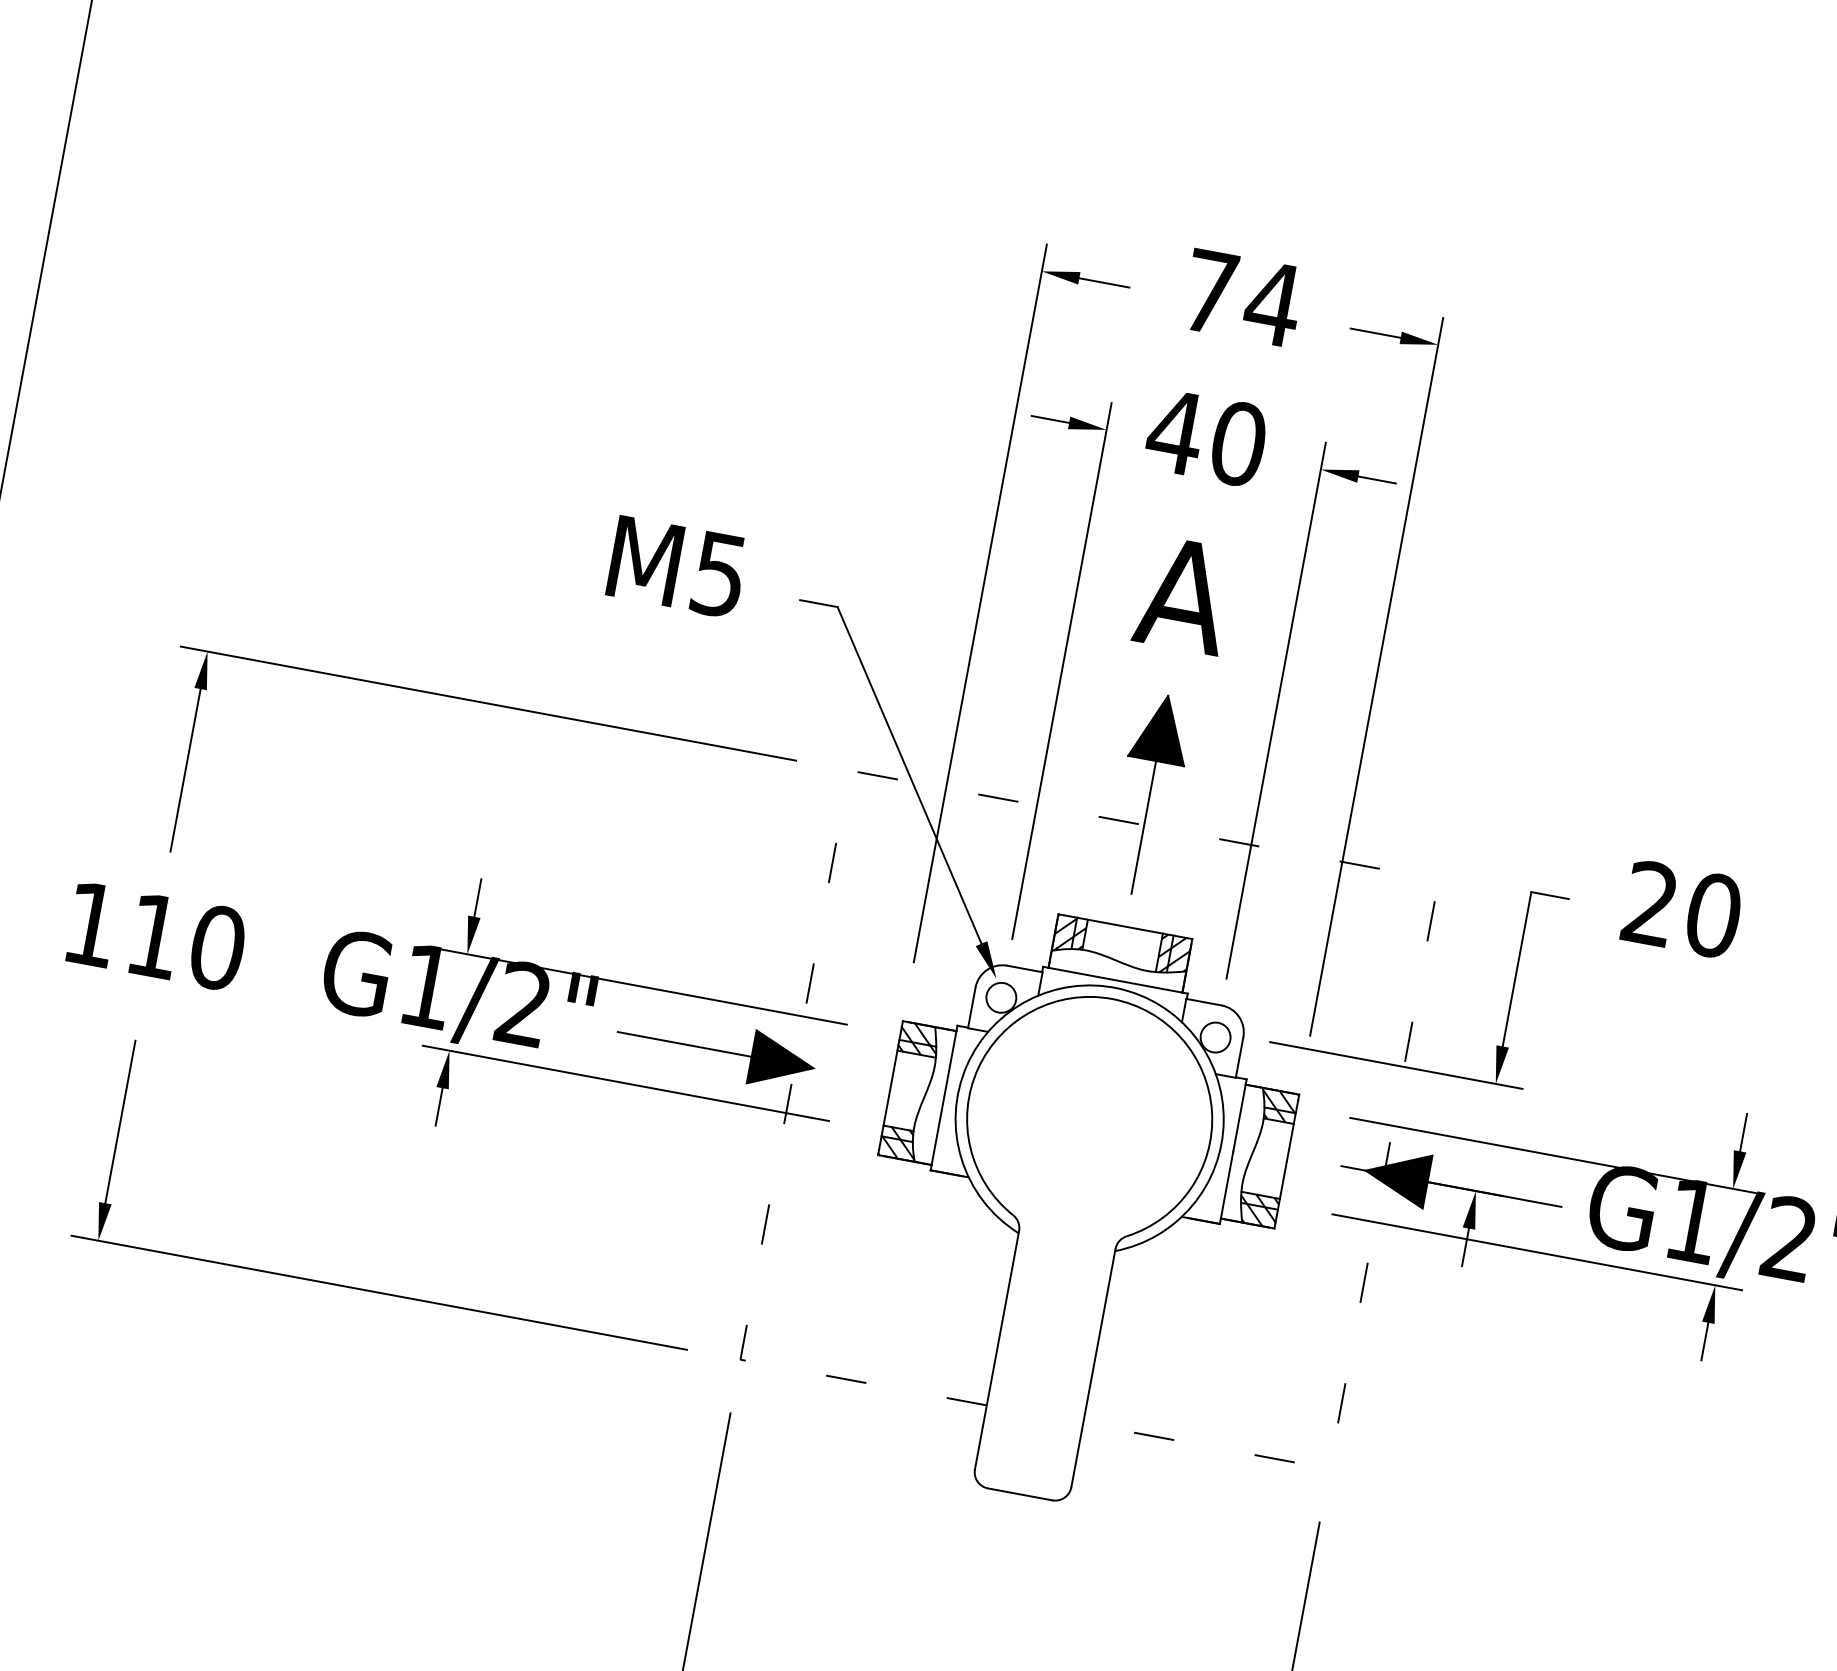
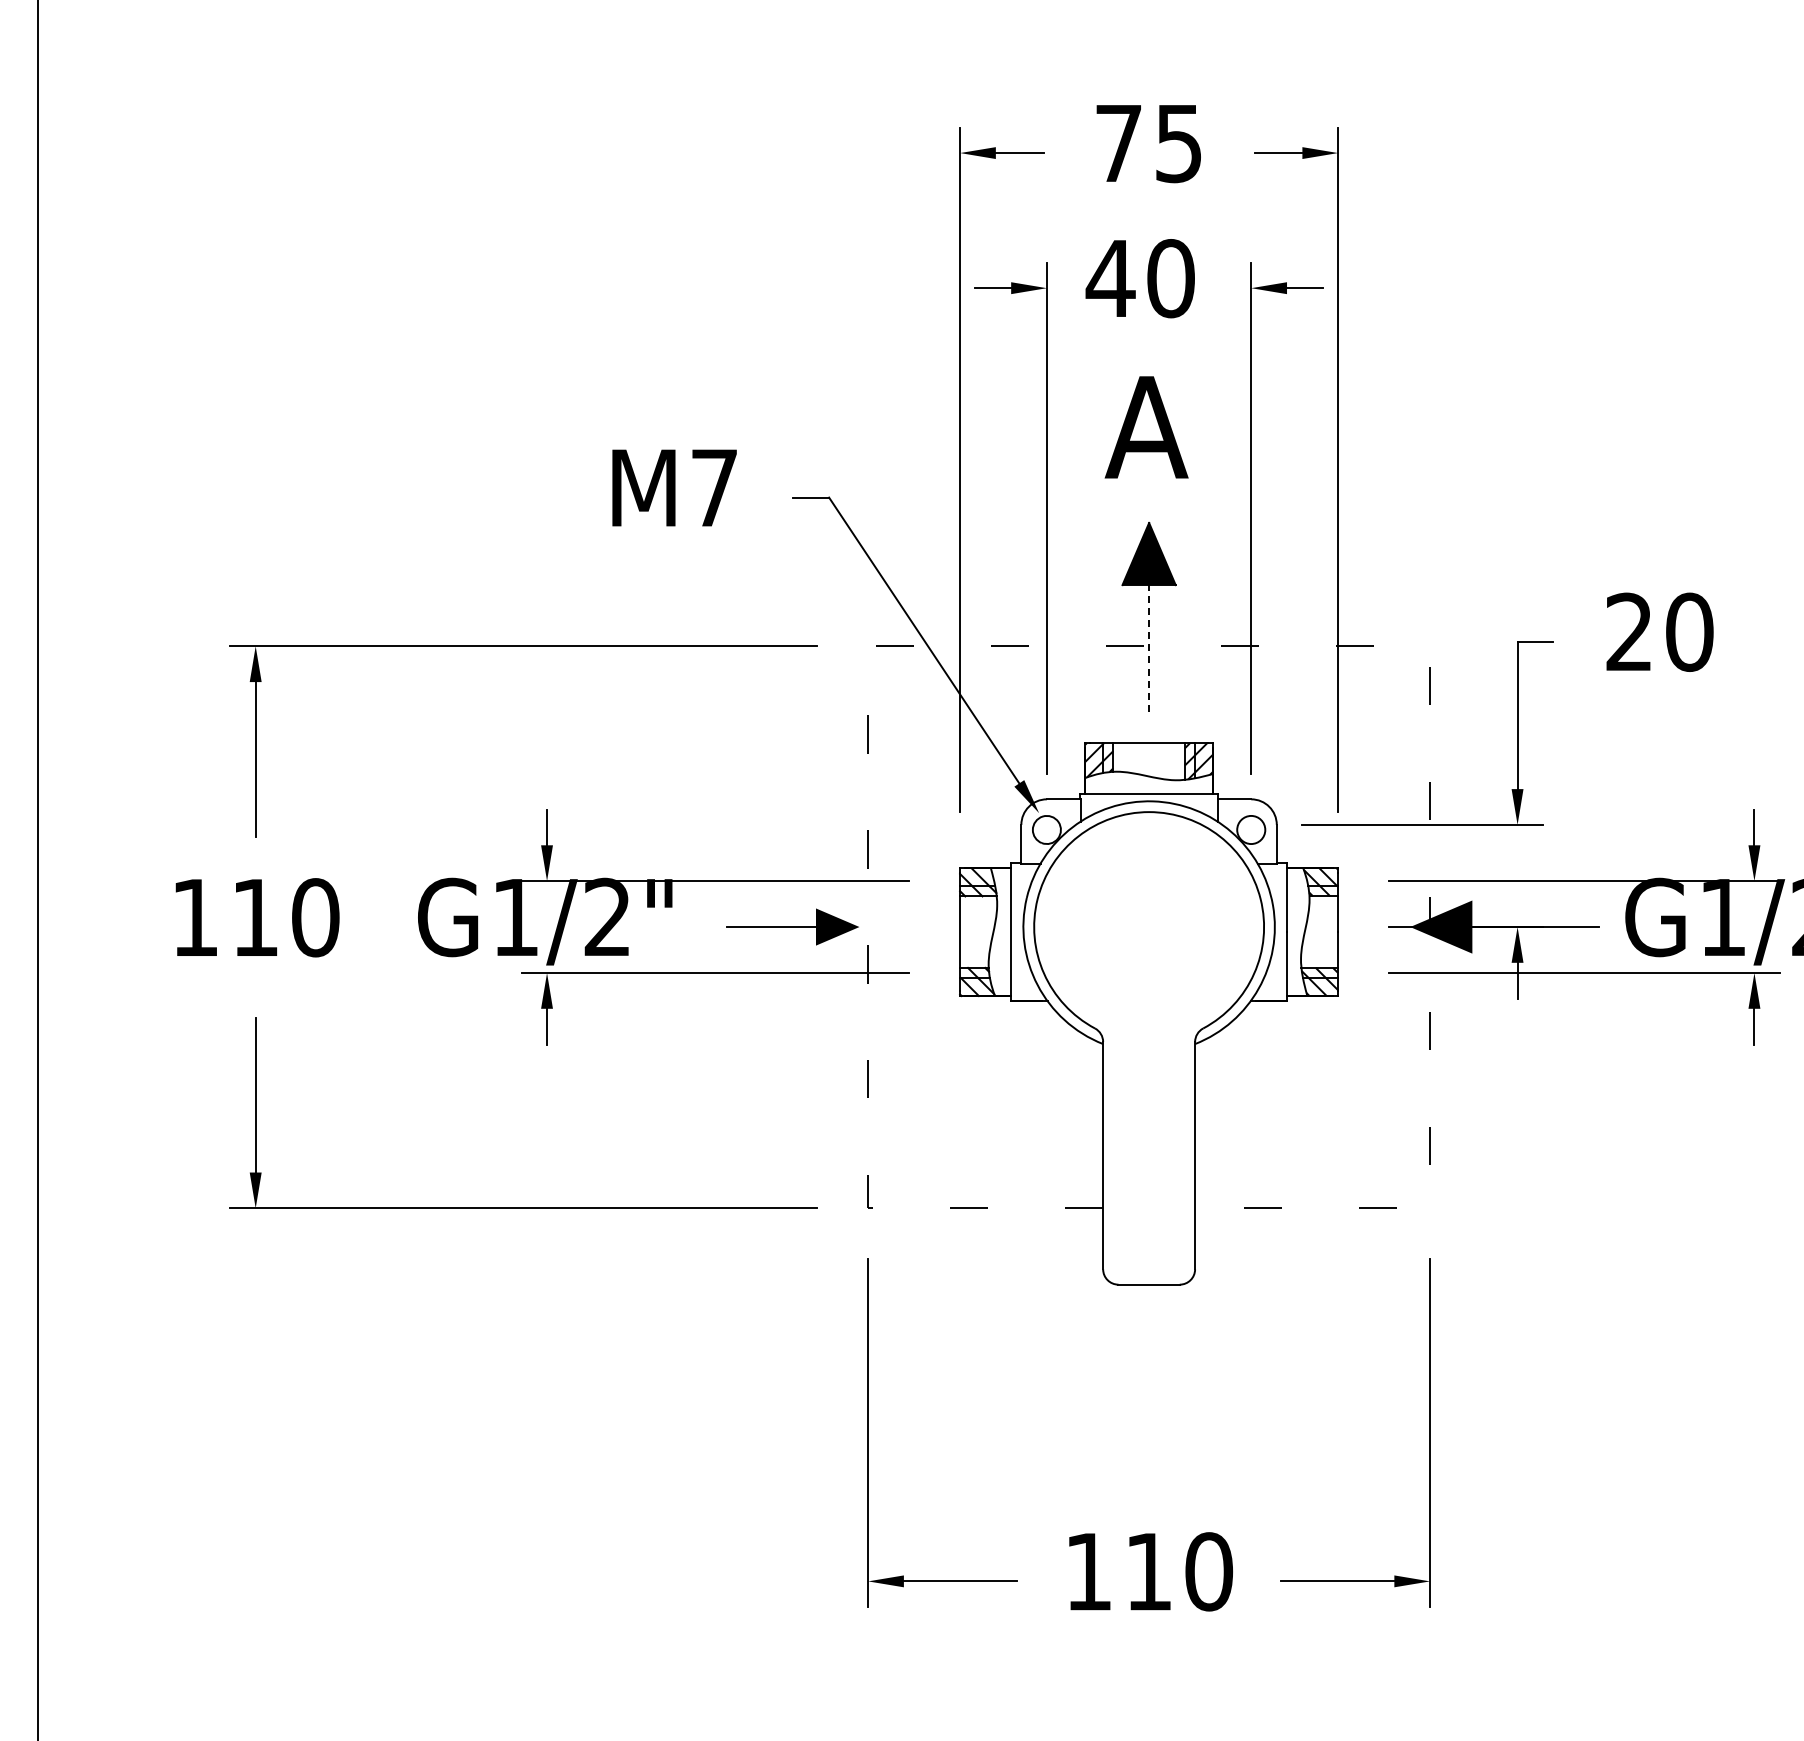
text: (1272, 304) -> (1178, 144), 74 -> 75
text: (719, 575) -> (714, 488), M5 -> M7
line: (1144, 827) -> (1149, 648), solid -> dashed
part: (715, 1049) -> (792, 926), size x0.7

